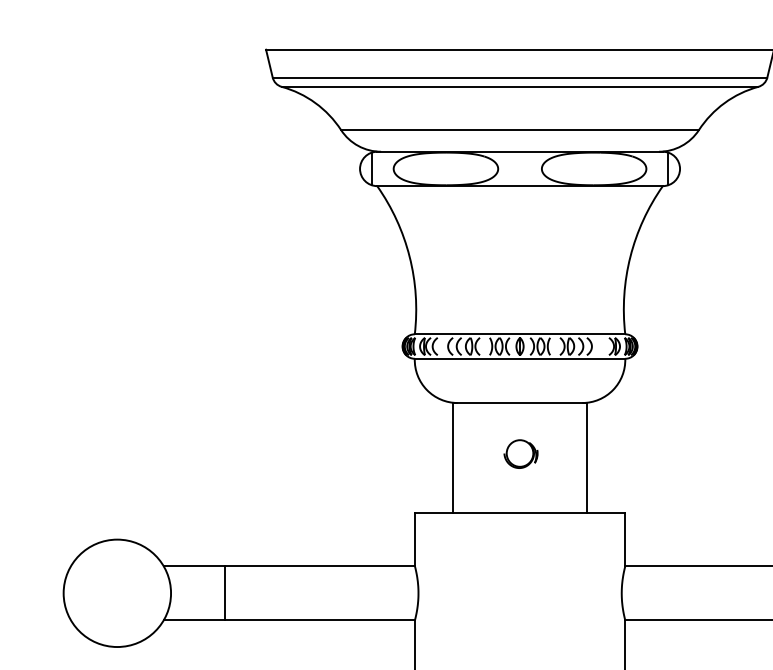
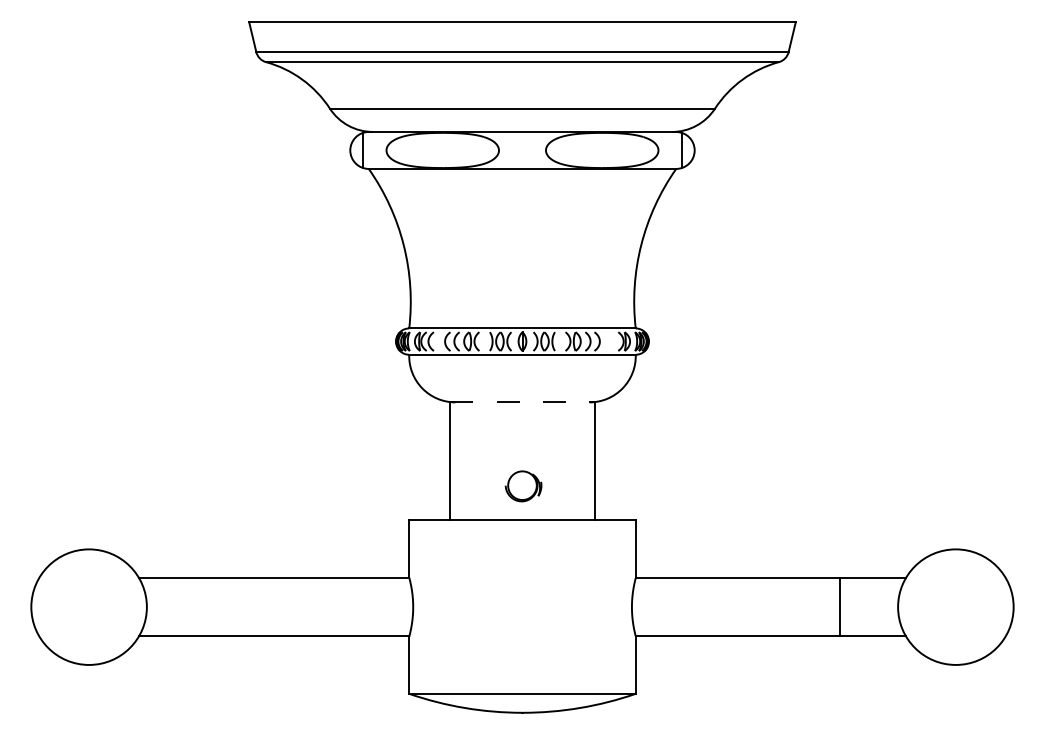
line: (520, 403) -> (522, 402), solid -> dashed
part: (520, 454) -> (523, 486), moved
line: (224, 593) -> (204, 607), removed

